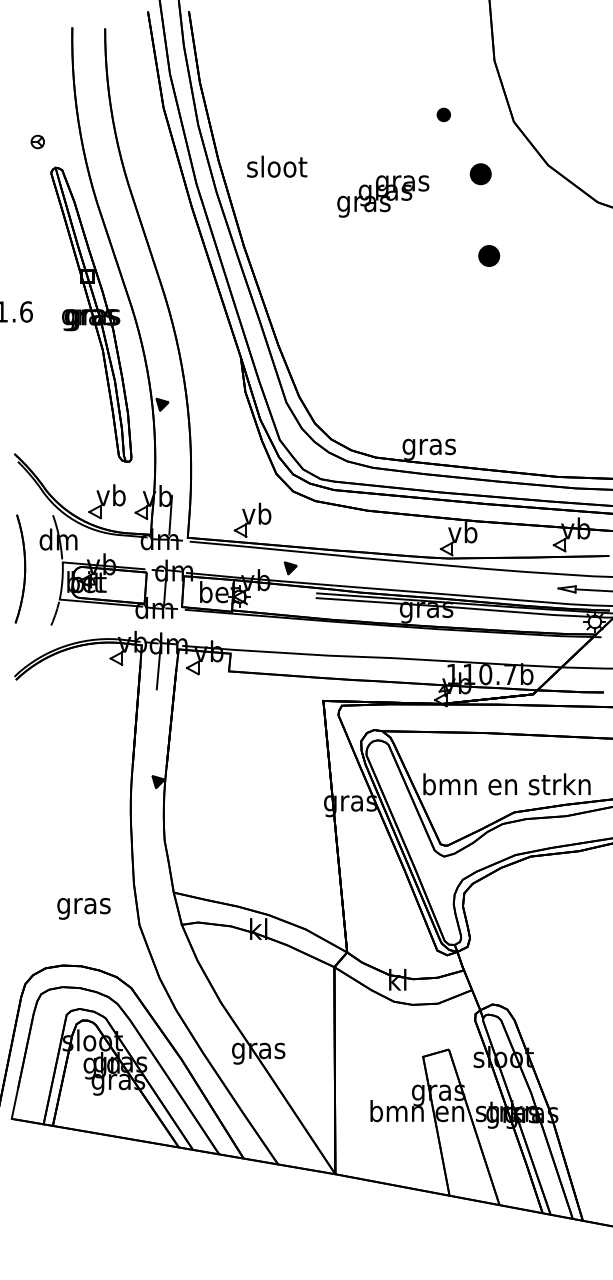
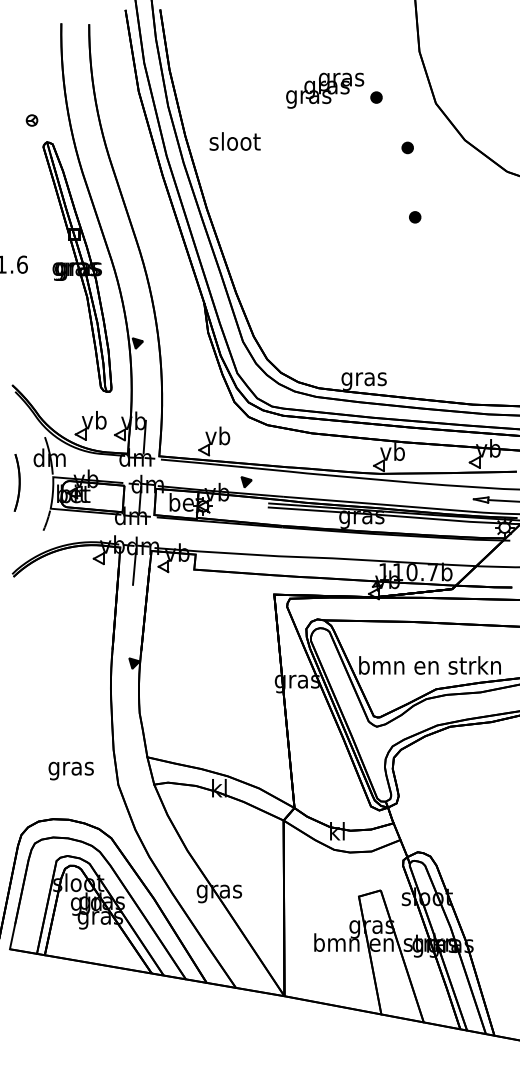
part: (480, 173) -> (407, 147), size x0.62
text: (383, 196) -> (325, 90), moved
part: (489, 256) -> (415, 217), size x0.62
part: (19, 568) -> (16, 482), size x0.62

